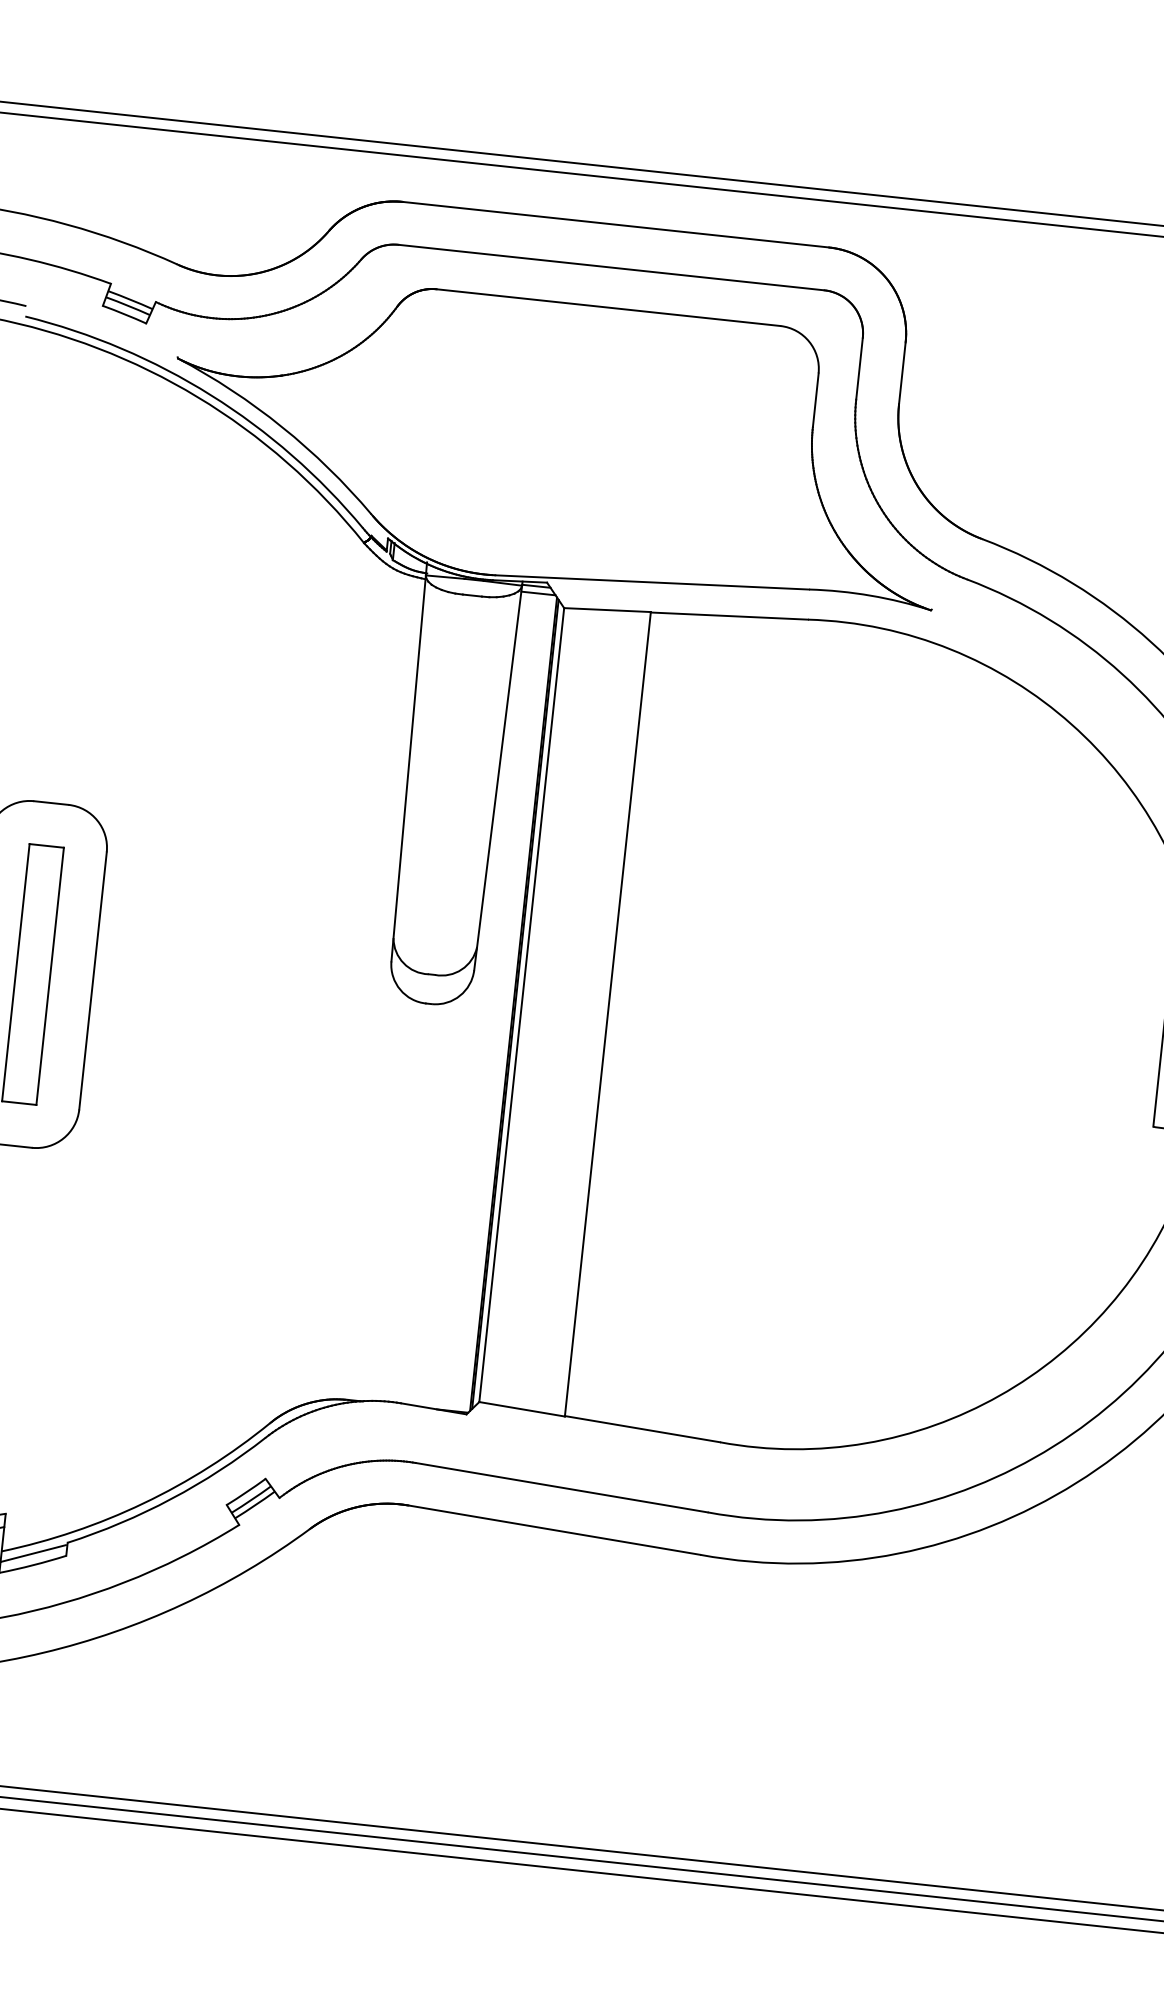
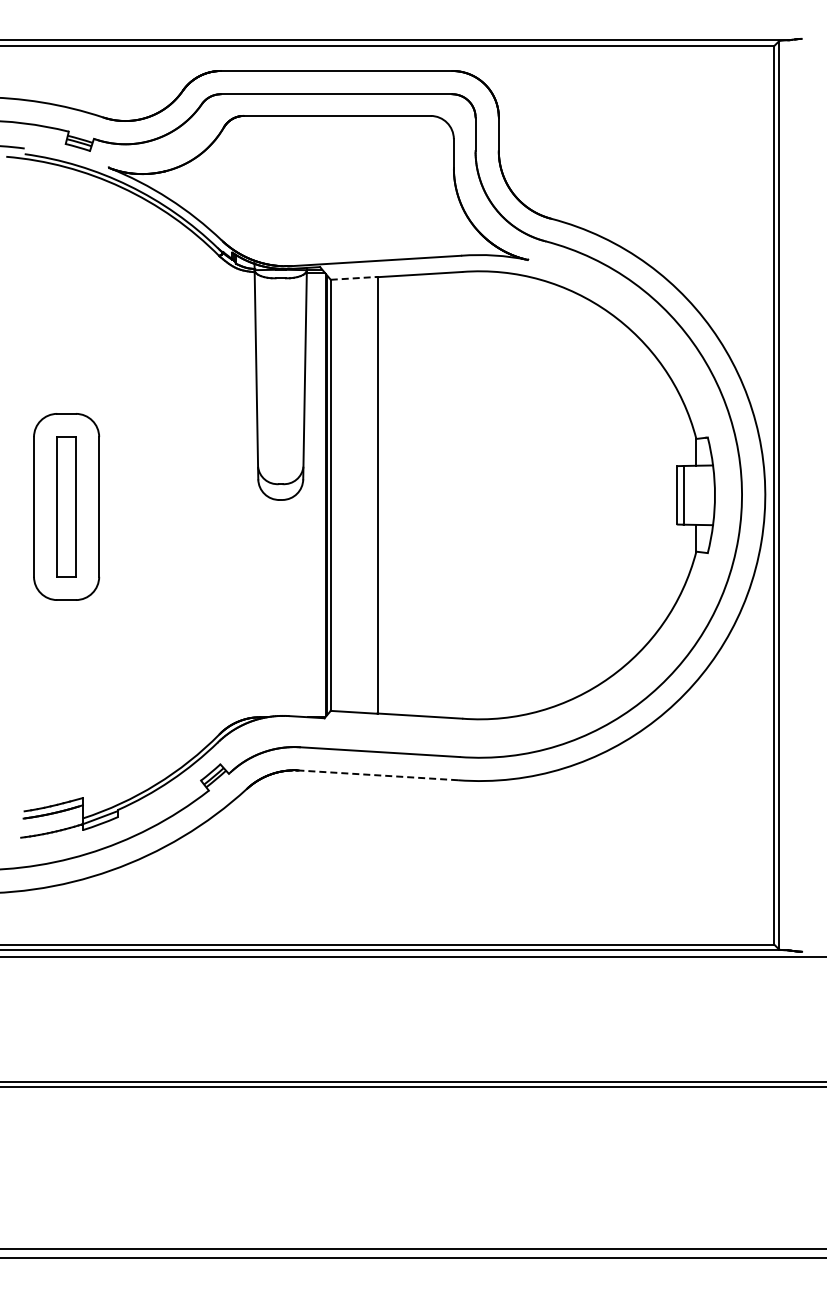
line: (608, 610) -> (354, 278), solid -> dashed
line: (554, 1530) -> (378, 775), solid -> dashed

